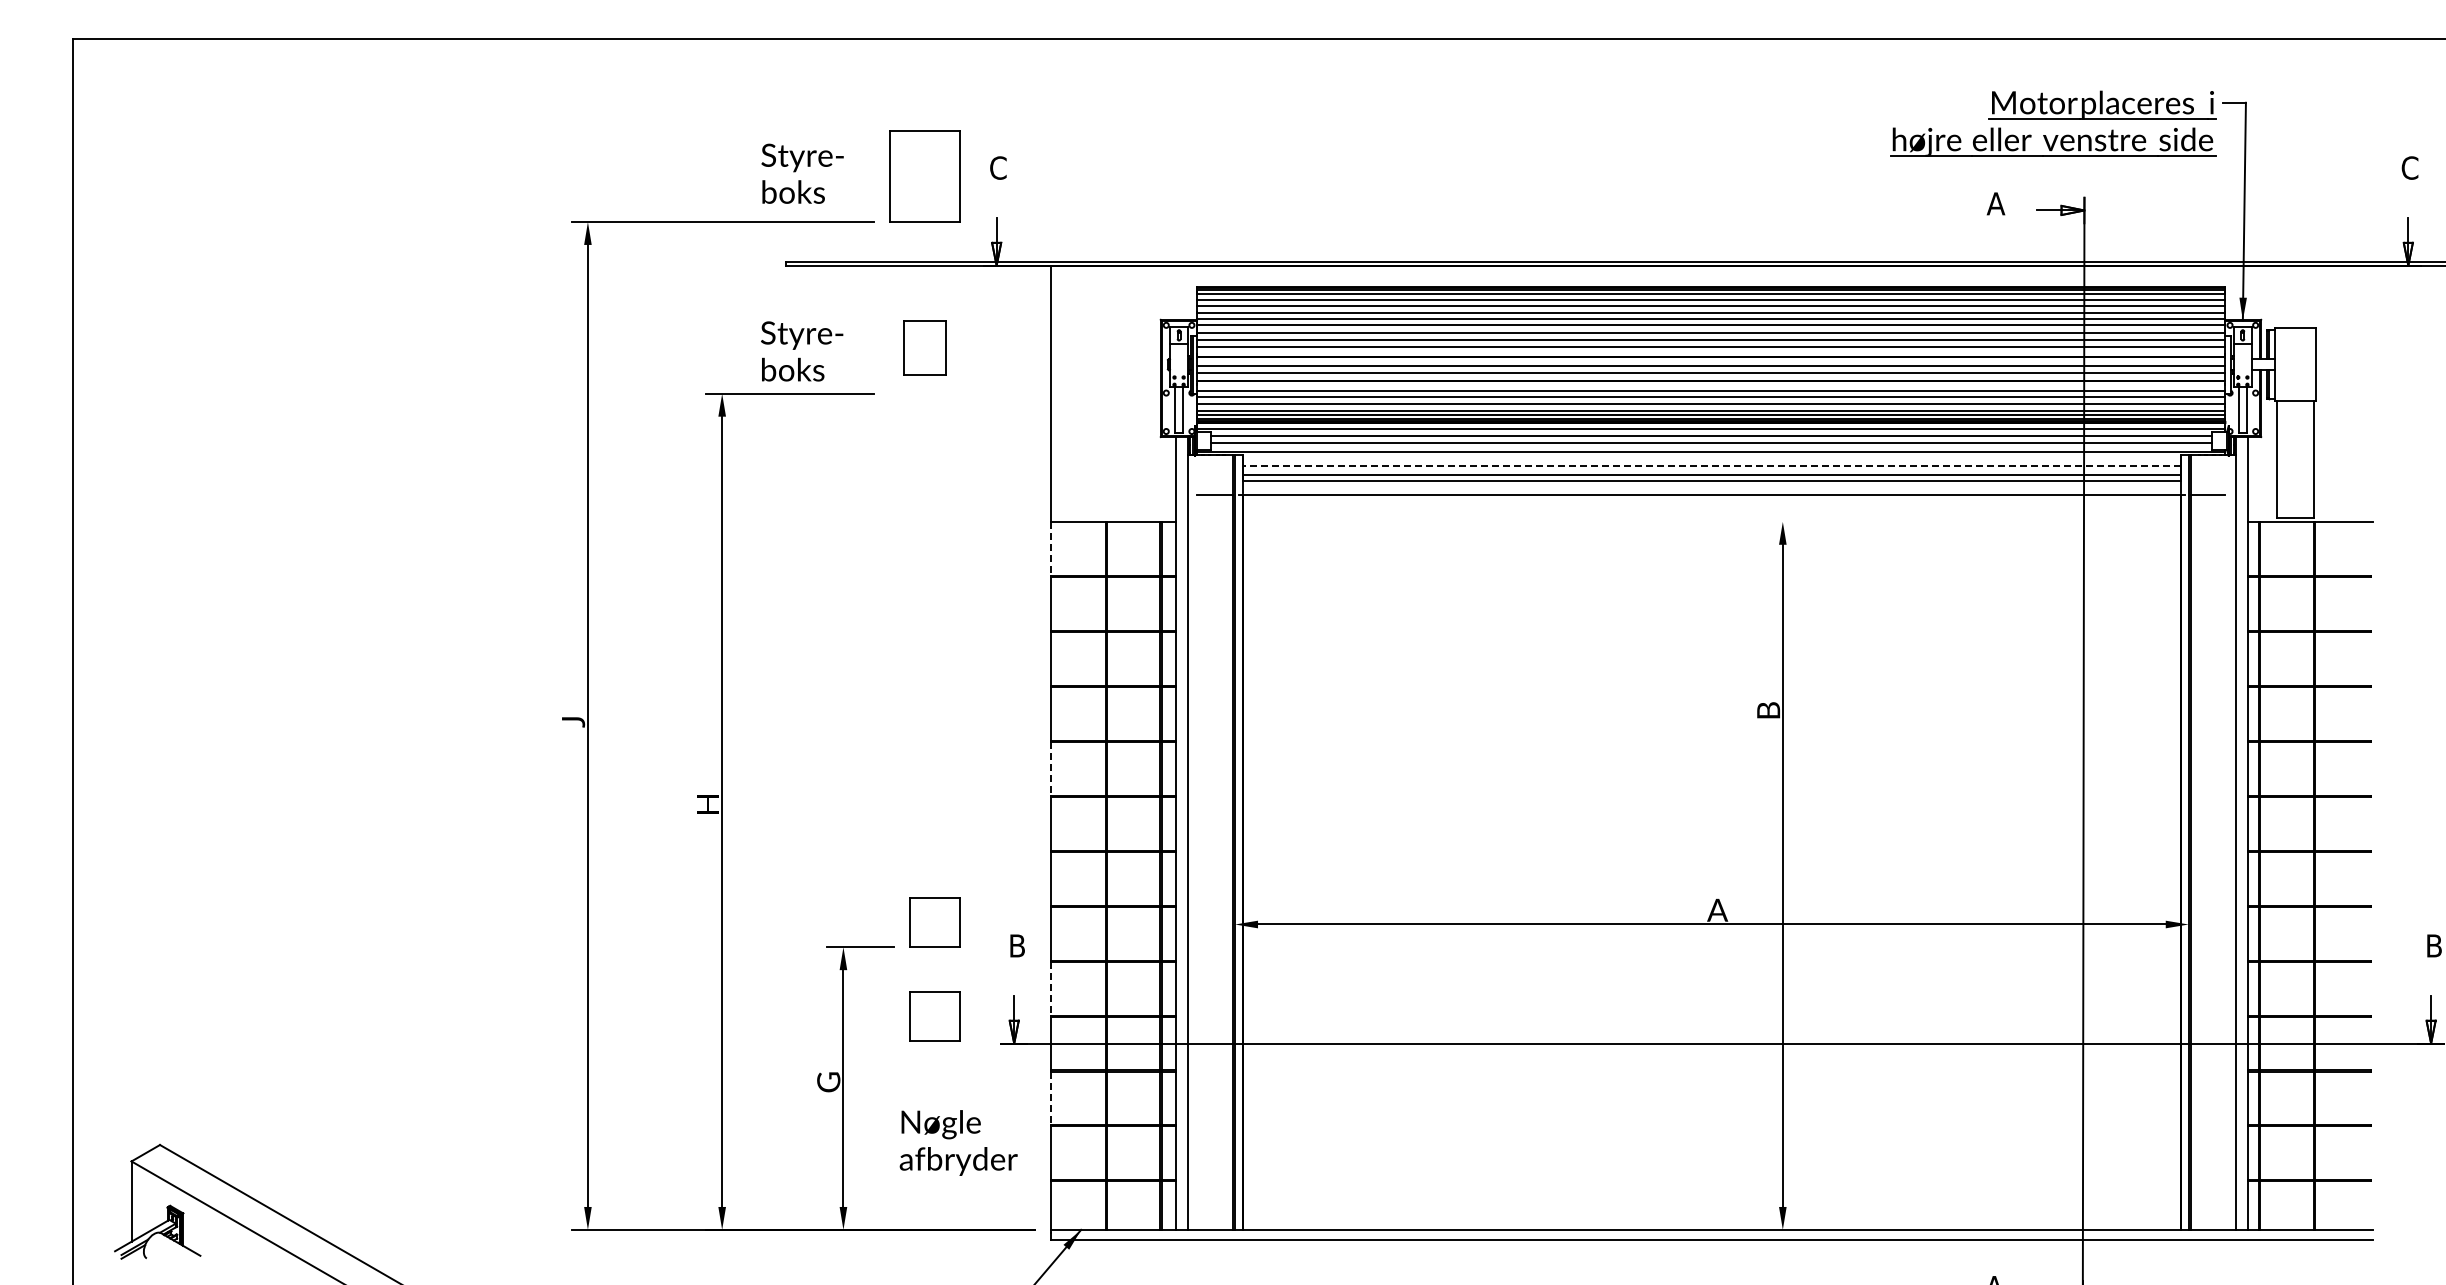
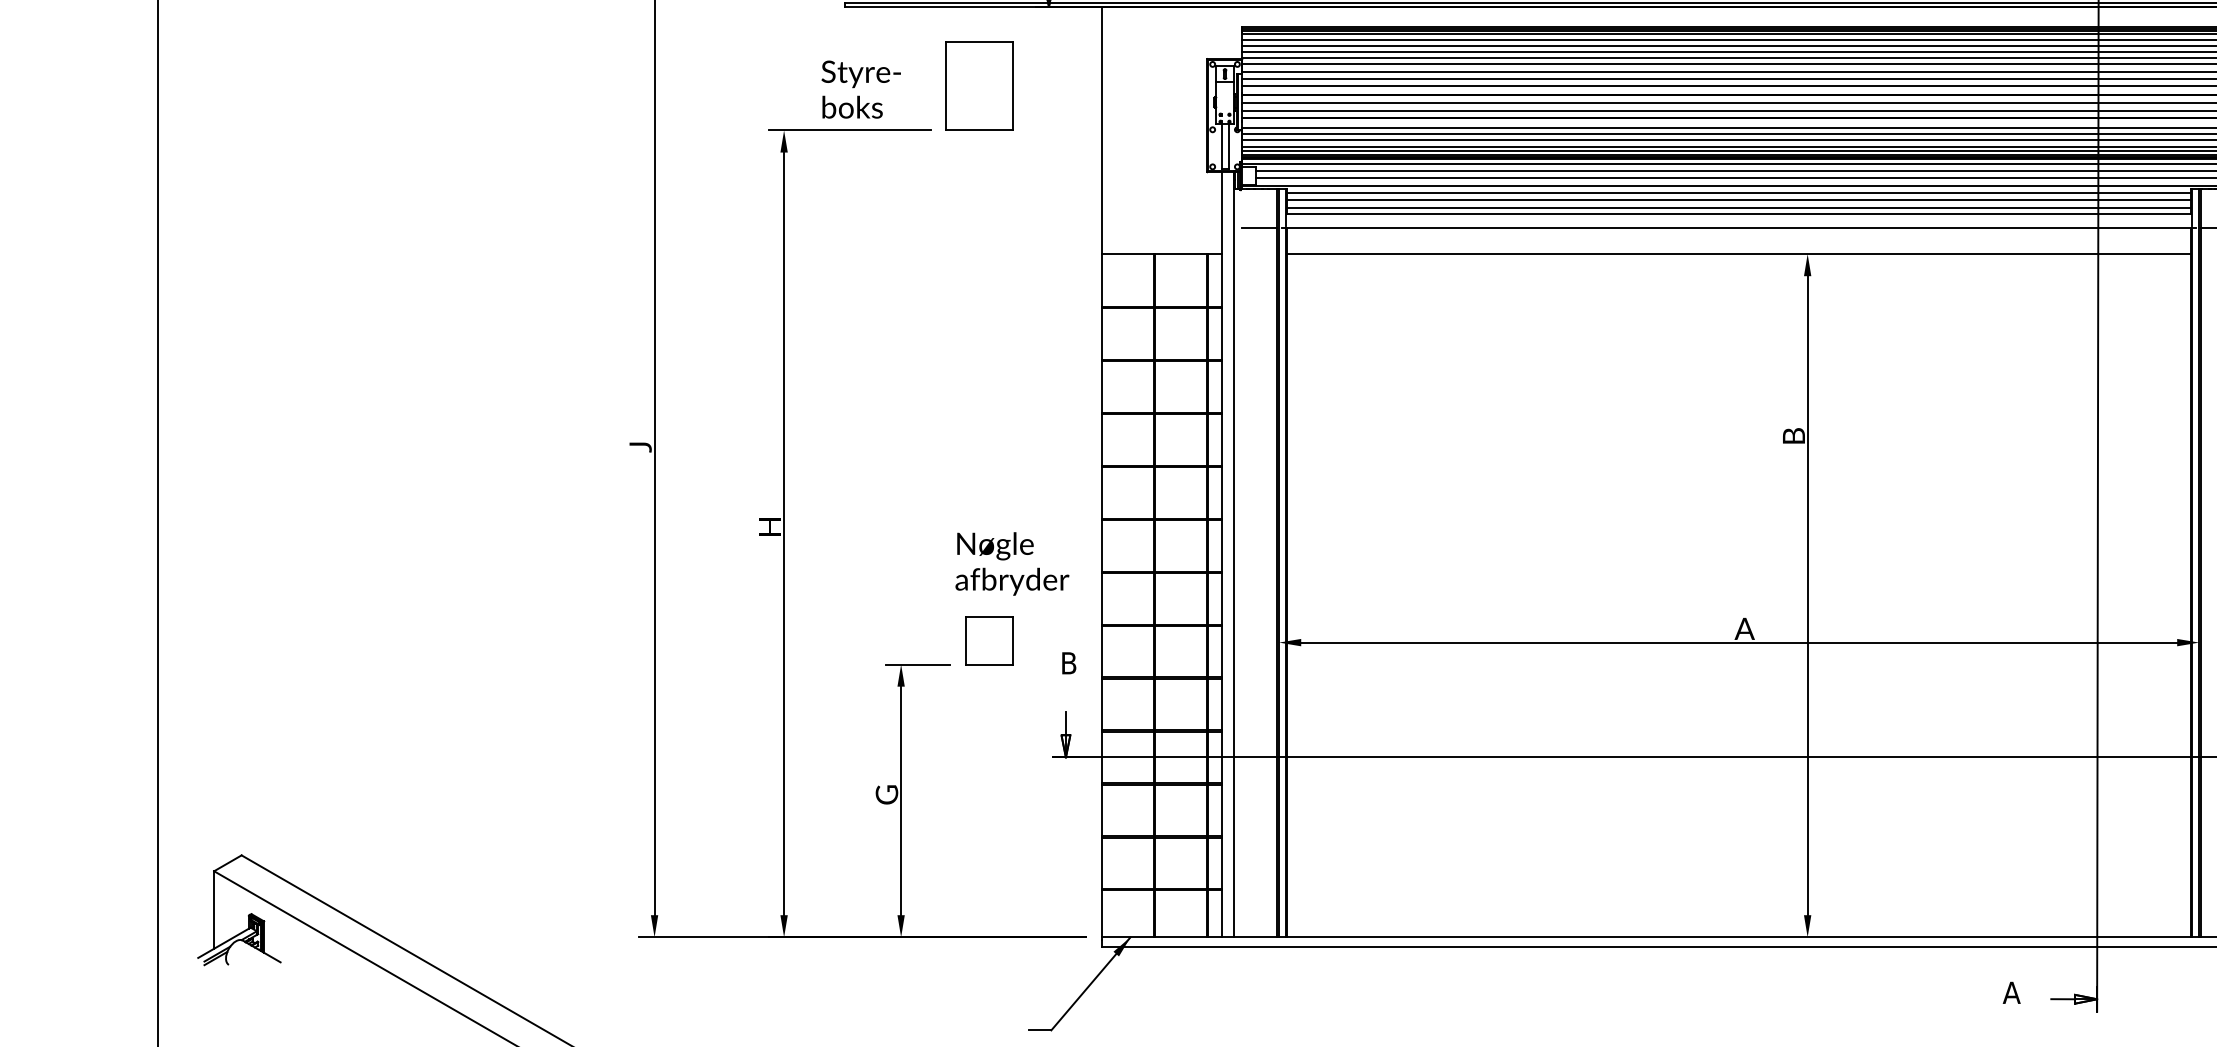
part: (924, 347) -> (979, 85), size x1.67
line: (1711, 459) -> (1738, 193), added
line: (1711, 465) -> (1738, 199), dashed -> solid
line: (1711, 521) -> (1738, 253), added
line: (1051, 549) -> (1101, 280), dashed -> solid
line: (1051, 769) -> (1101, 493), dashed -> solid
line: (1051, 988) -> (1101, 704), dashed -> solid
part: (934, 1016) -> (989, 731), removed
line: (1051, 1098) -> (1101, 810), dashed -> solid
text: (958, 1142) -> (1012, 563), moved

